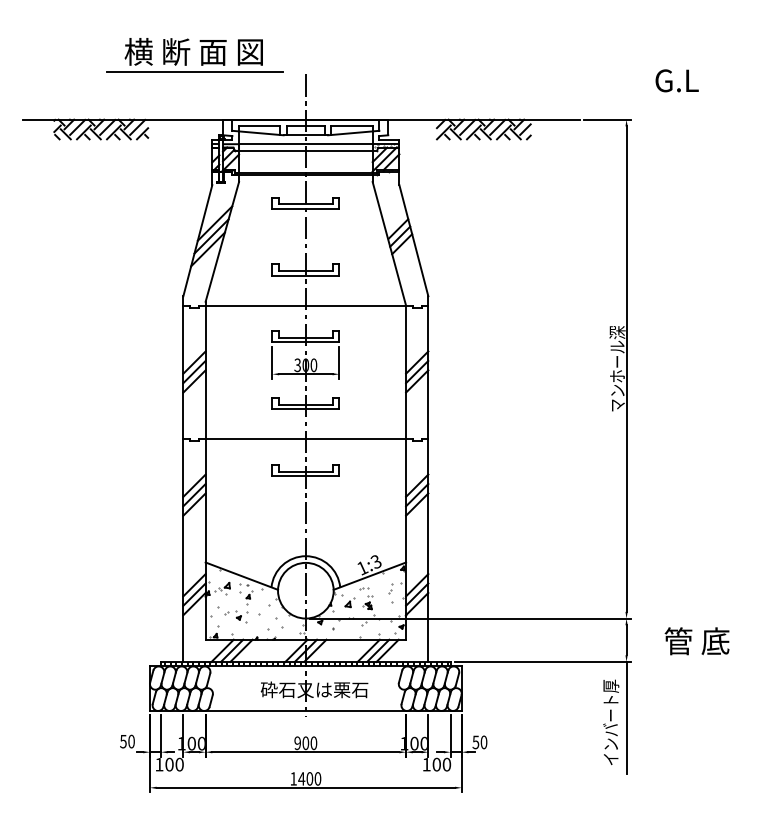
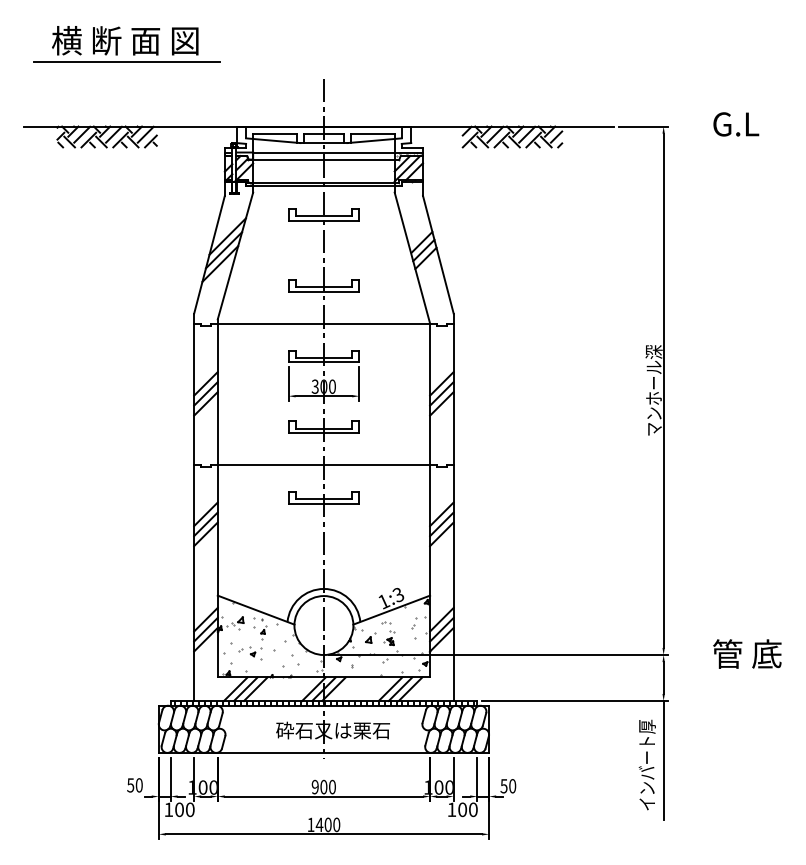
part: (201, 55) -> (133, 44), moved
text: (677, 80) -> (736, 124), moved
text: (697, 640) -> (747, 653), moved

